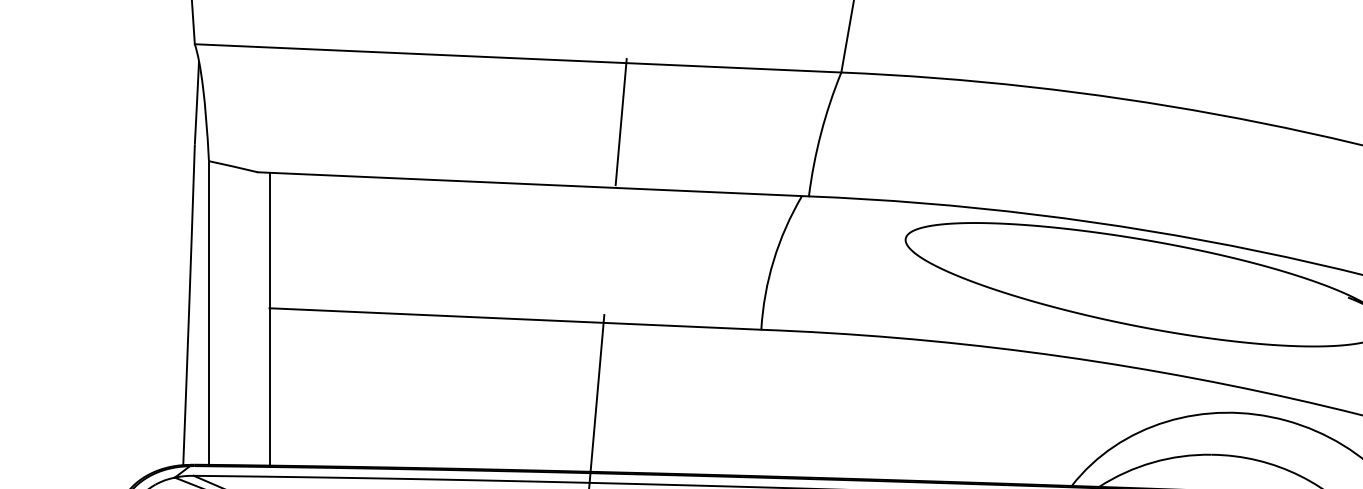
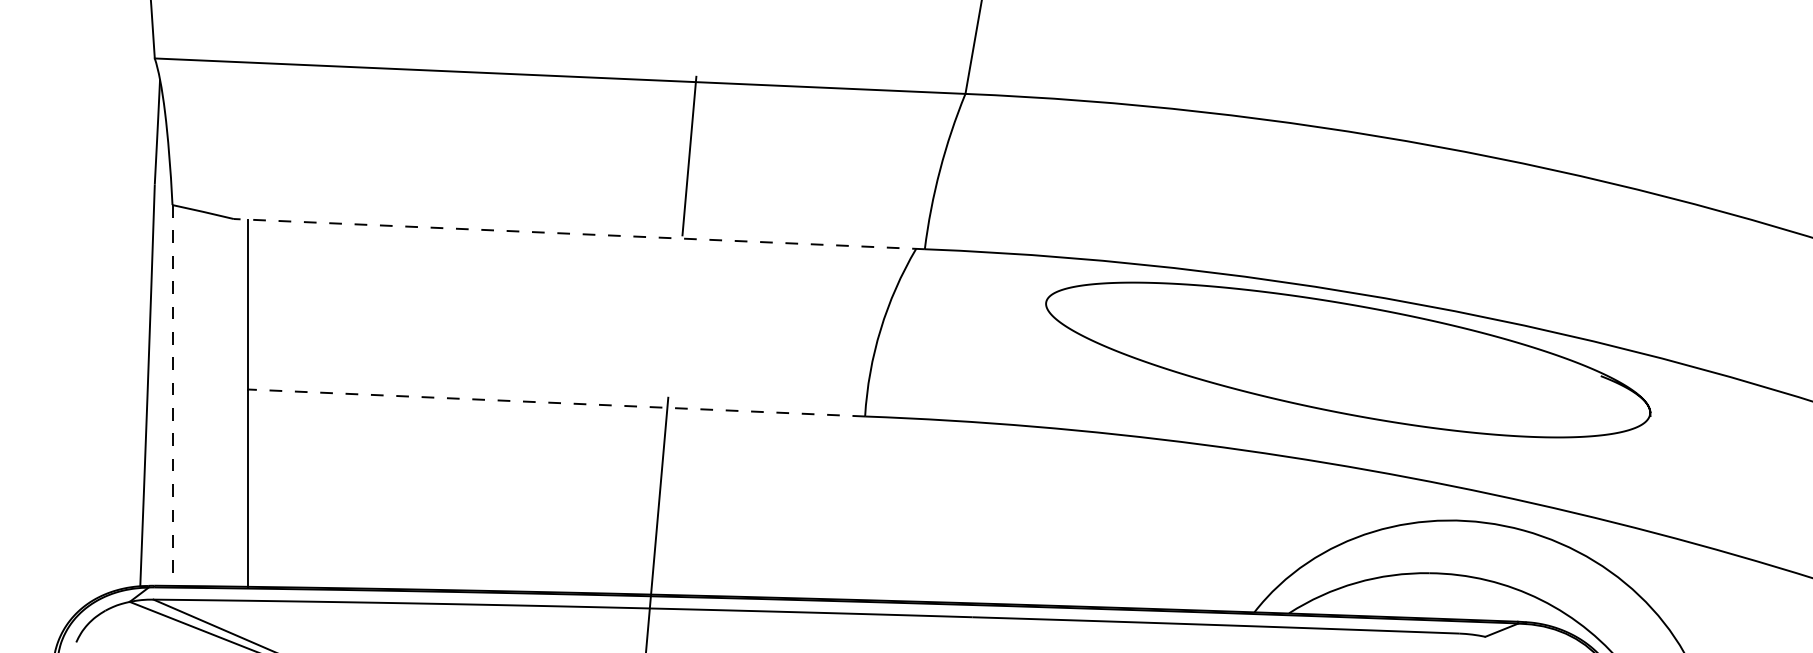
line: (533, 184) -> (579, 234), solid -> dashed
line: (208, 313) -> (172, 396), solid -> dashed
line: (515, 319) -> (556, 403), solid -> dashed

